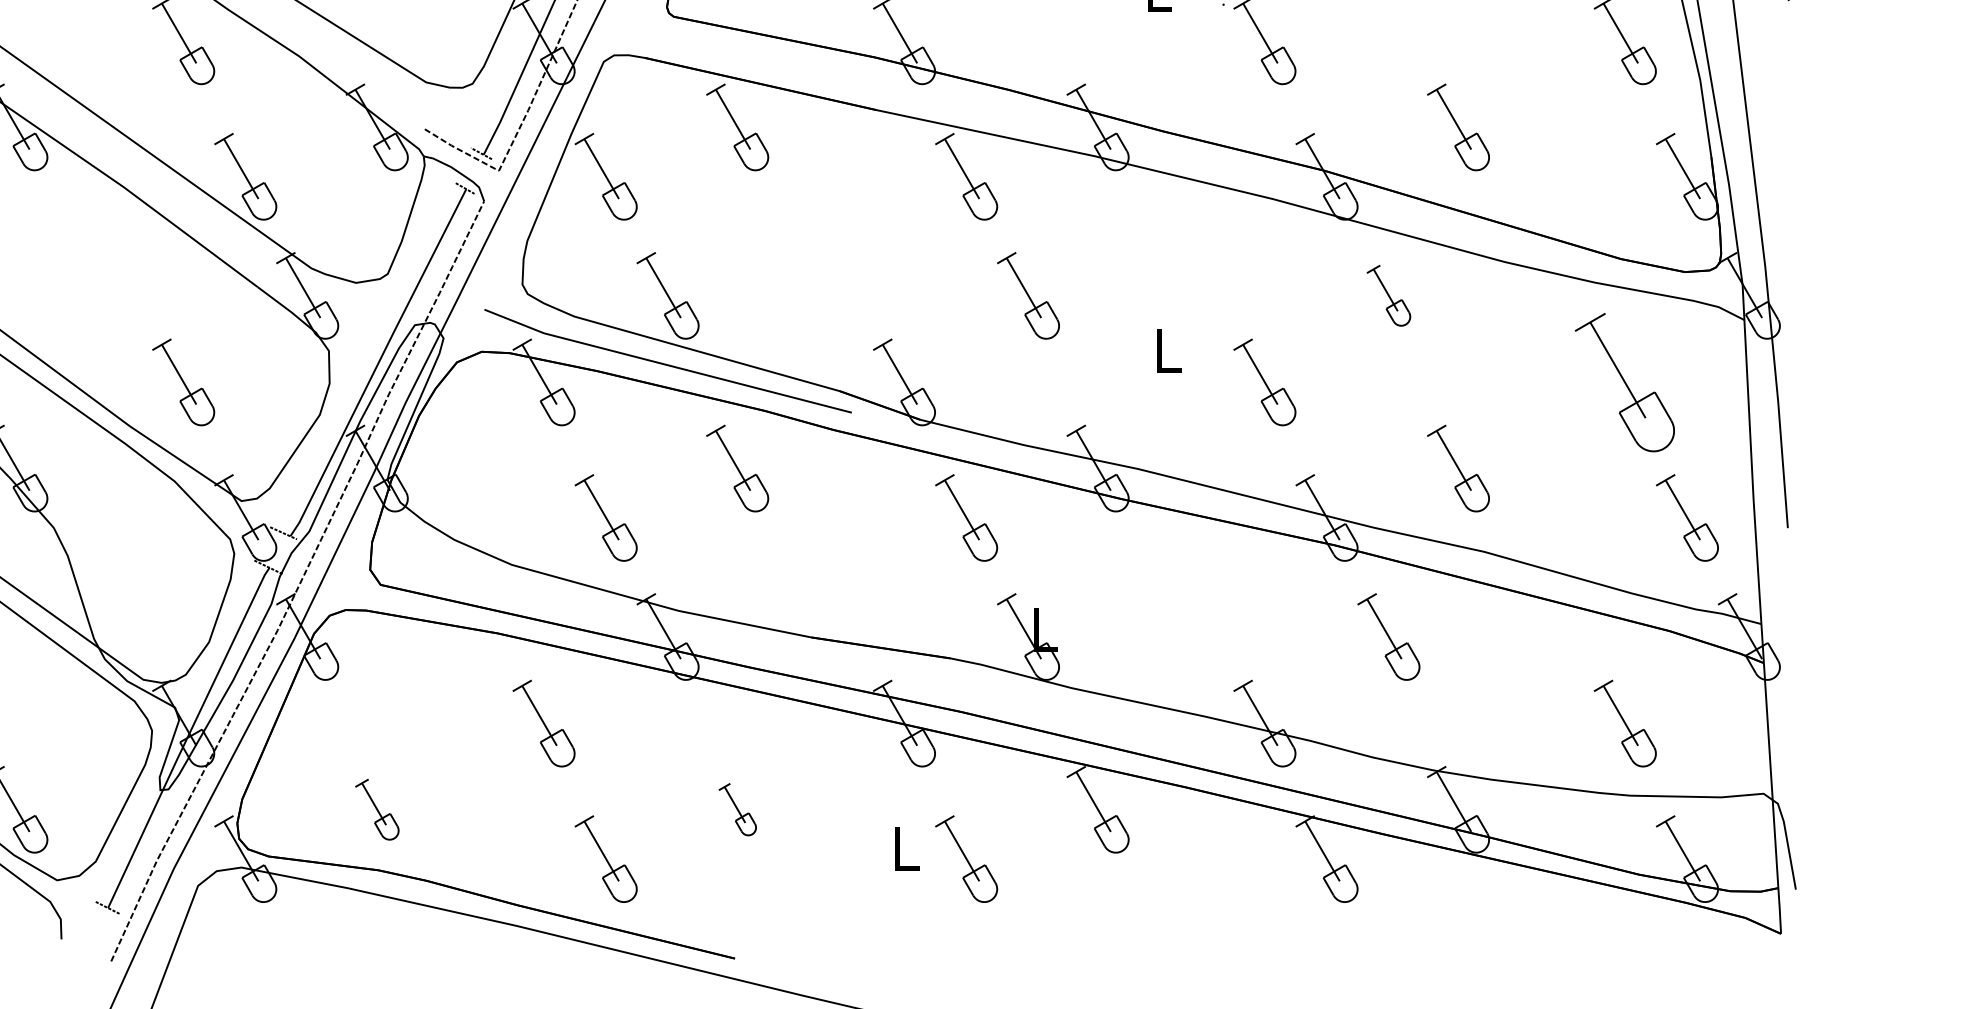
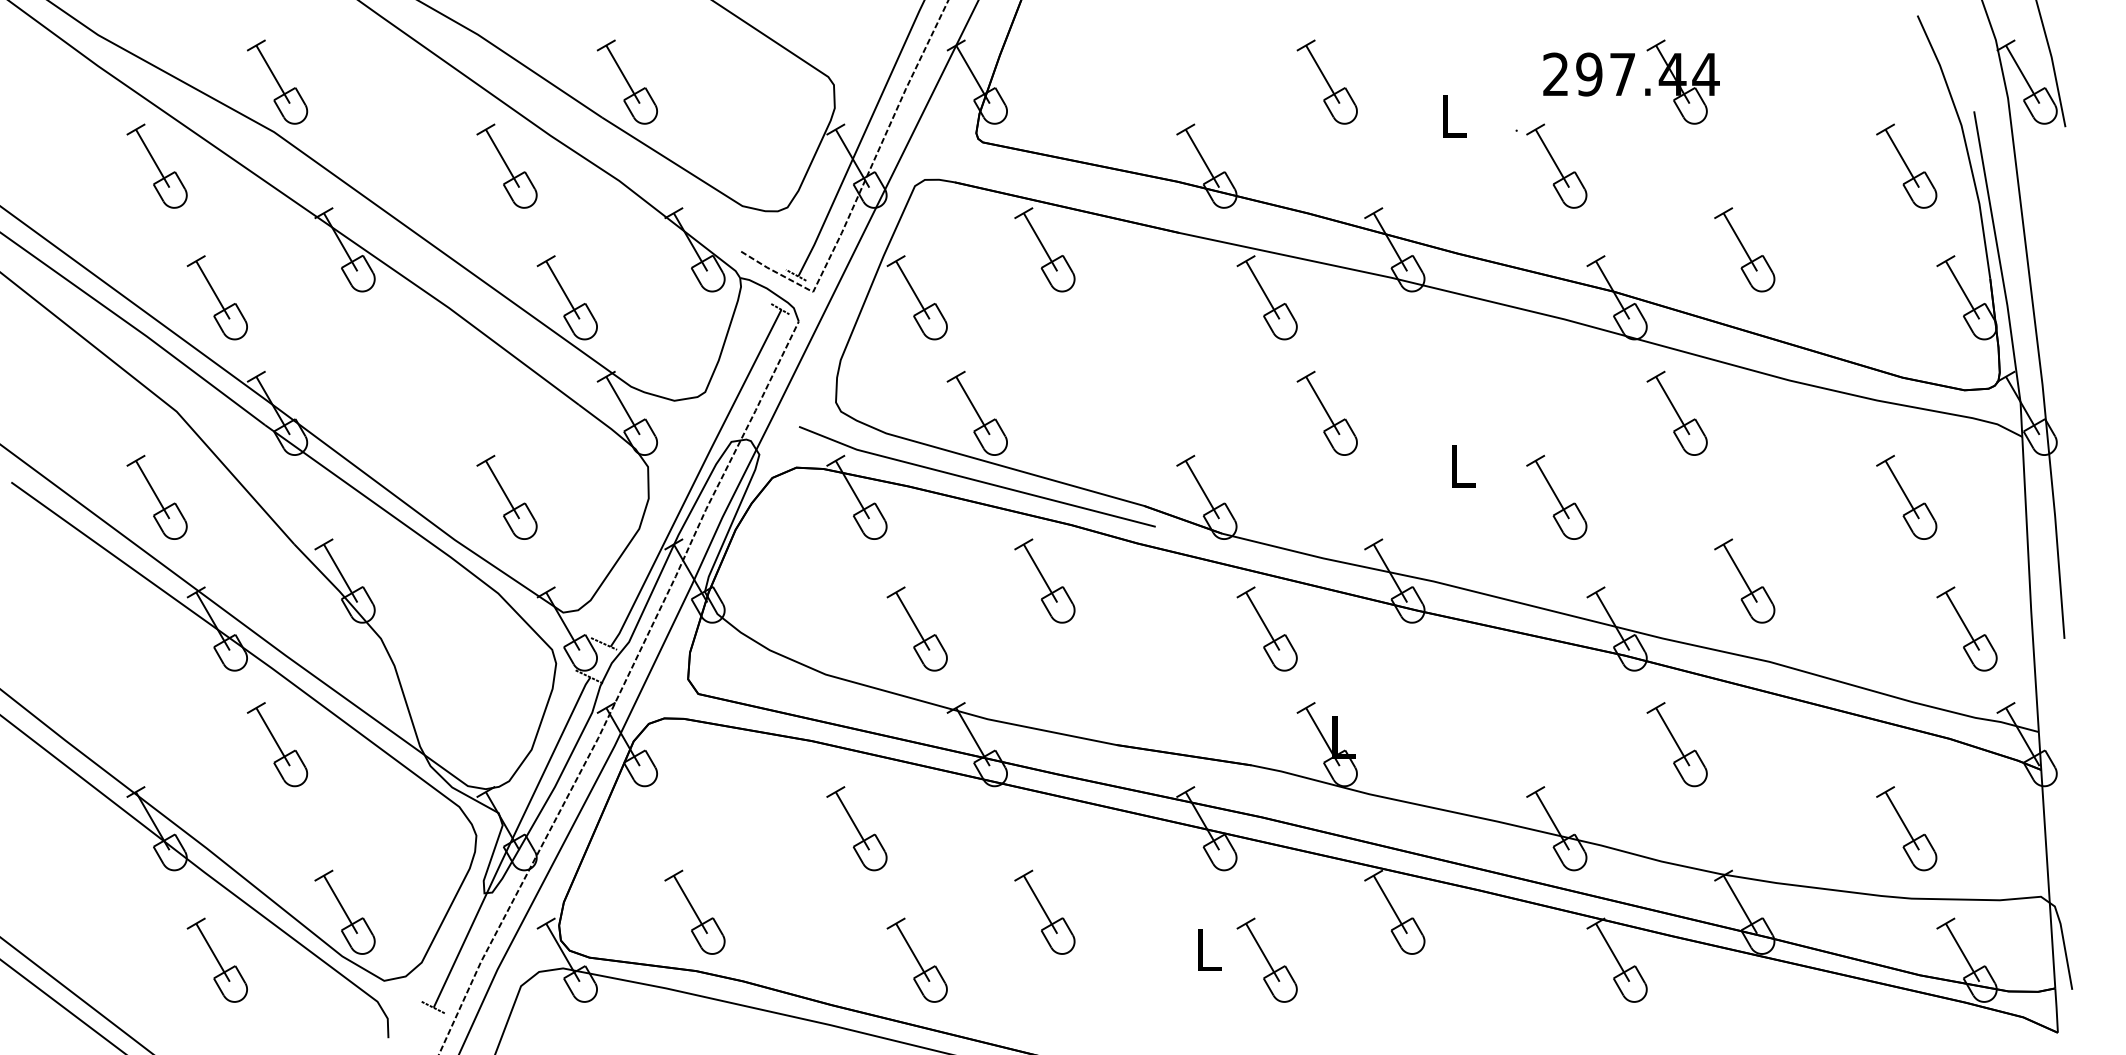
part: (1388, 294) -> (1676, 412), size x1.43
part: (1625, 381) -> (1906, 496), size x0.62
part: (376, 808) -> (694, 911), size x1.43
part: (737, 808) -> (1044, 911), size x1.67

